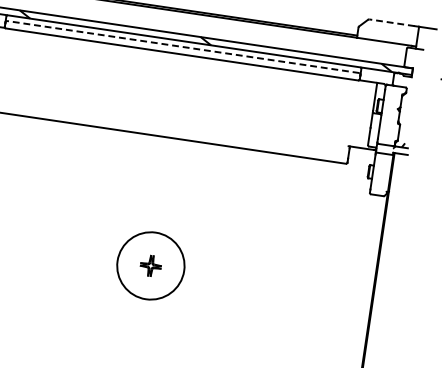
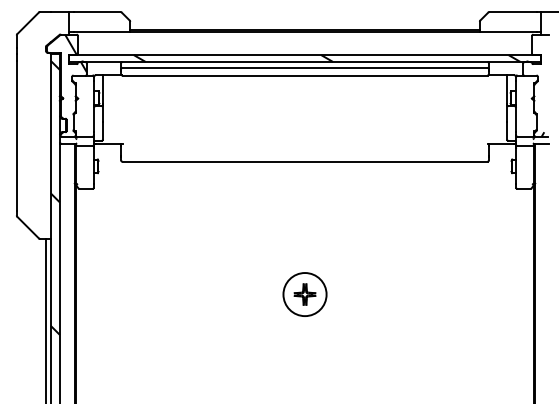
line: (391, 22) -> (512, 11), dashed -> solid
line: (182, 46) -> (304, 67), dashed -> solid
circle: (150, 265) -> (304, 294), size x0.62

